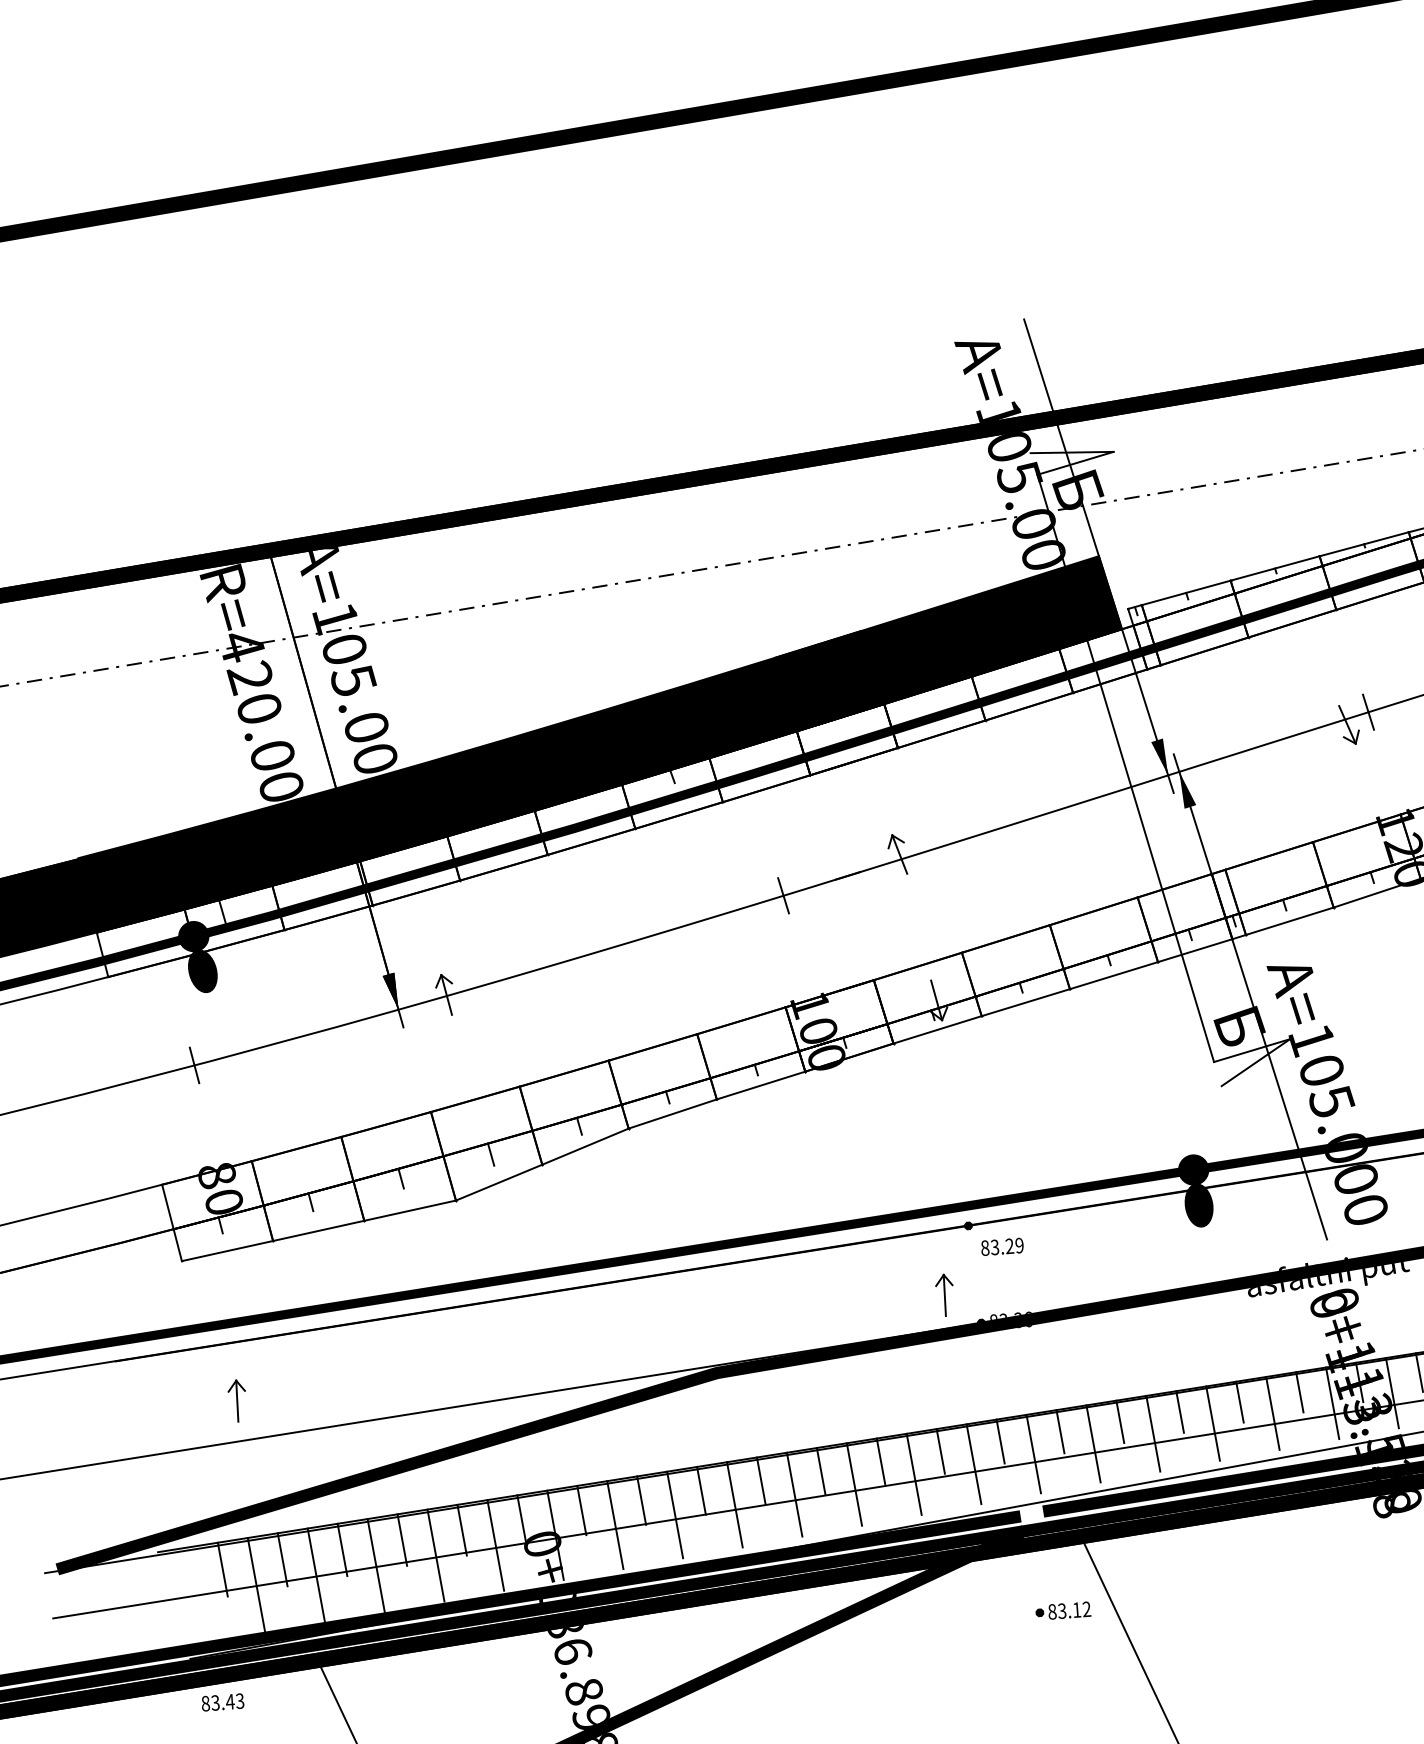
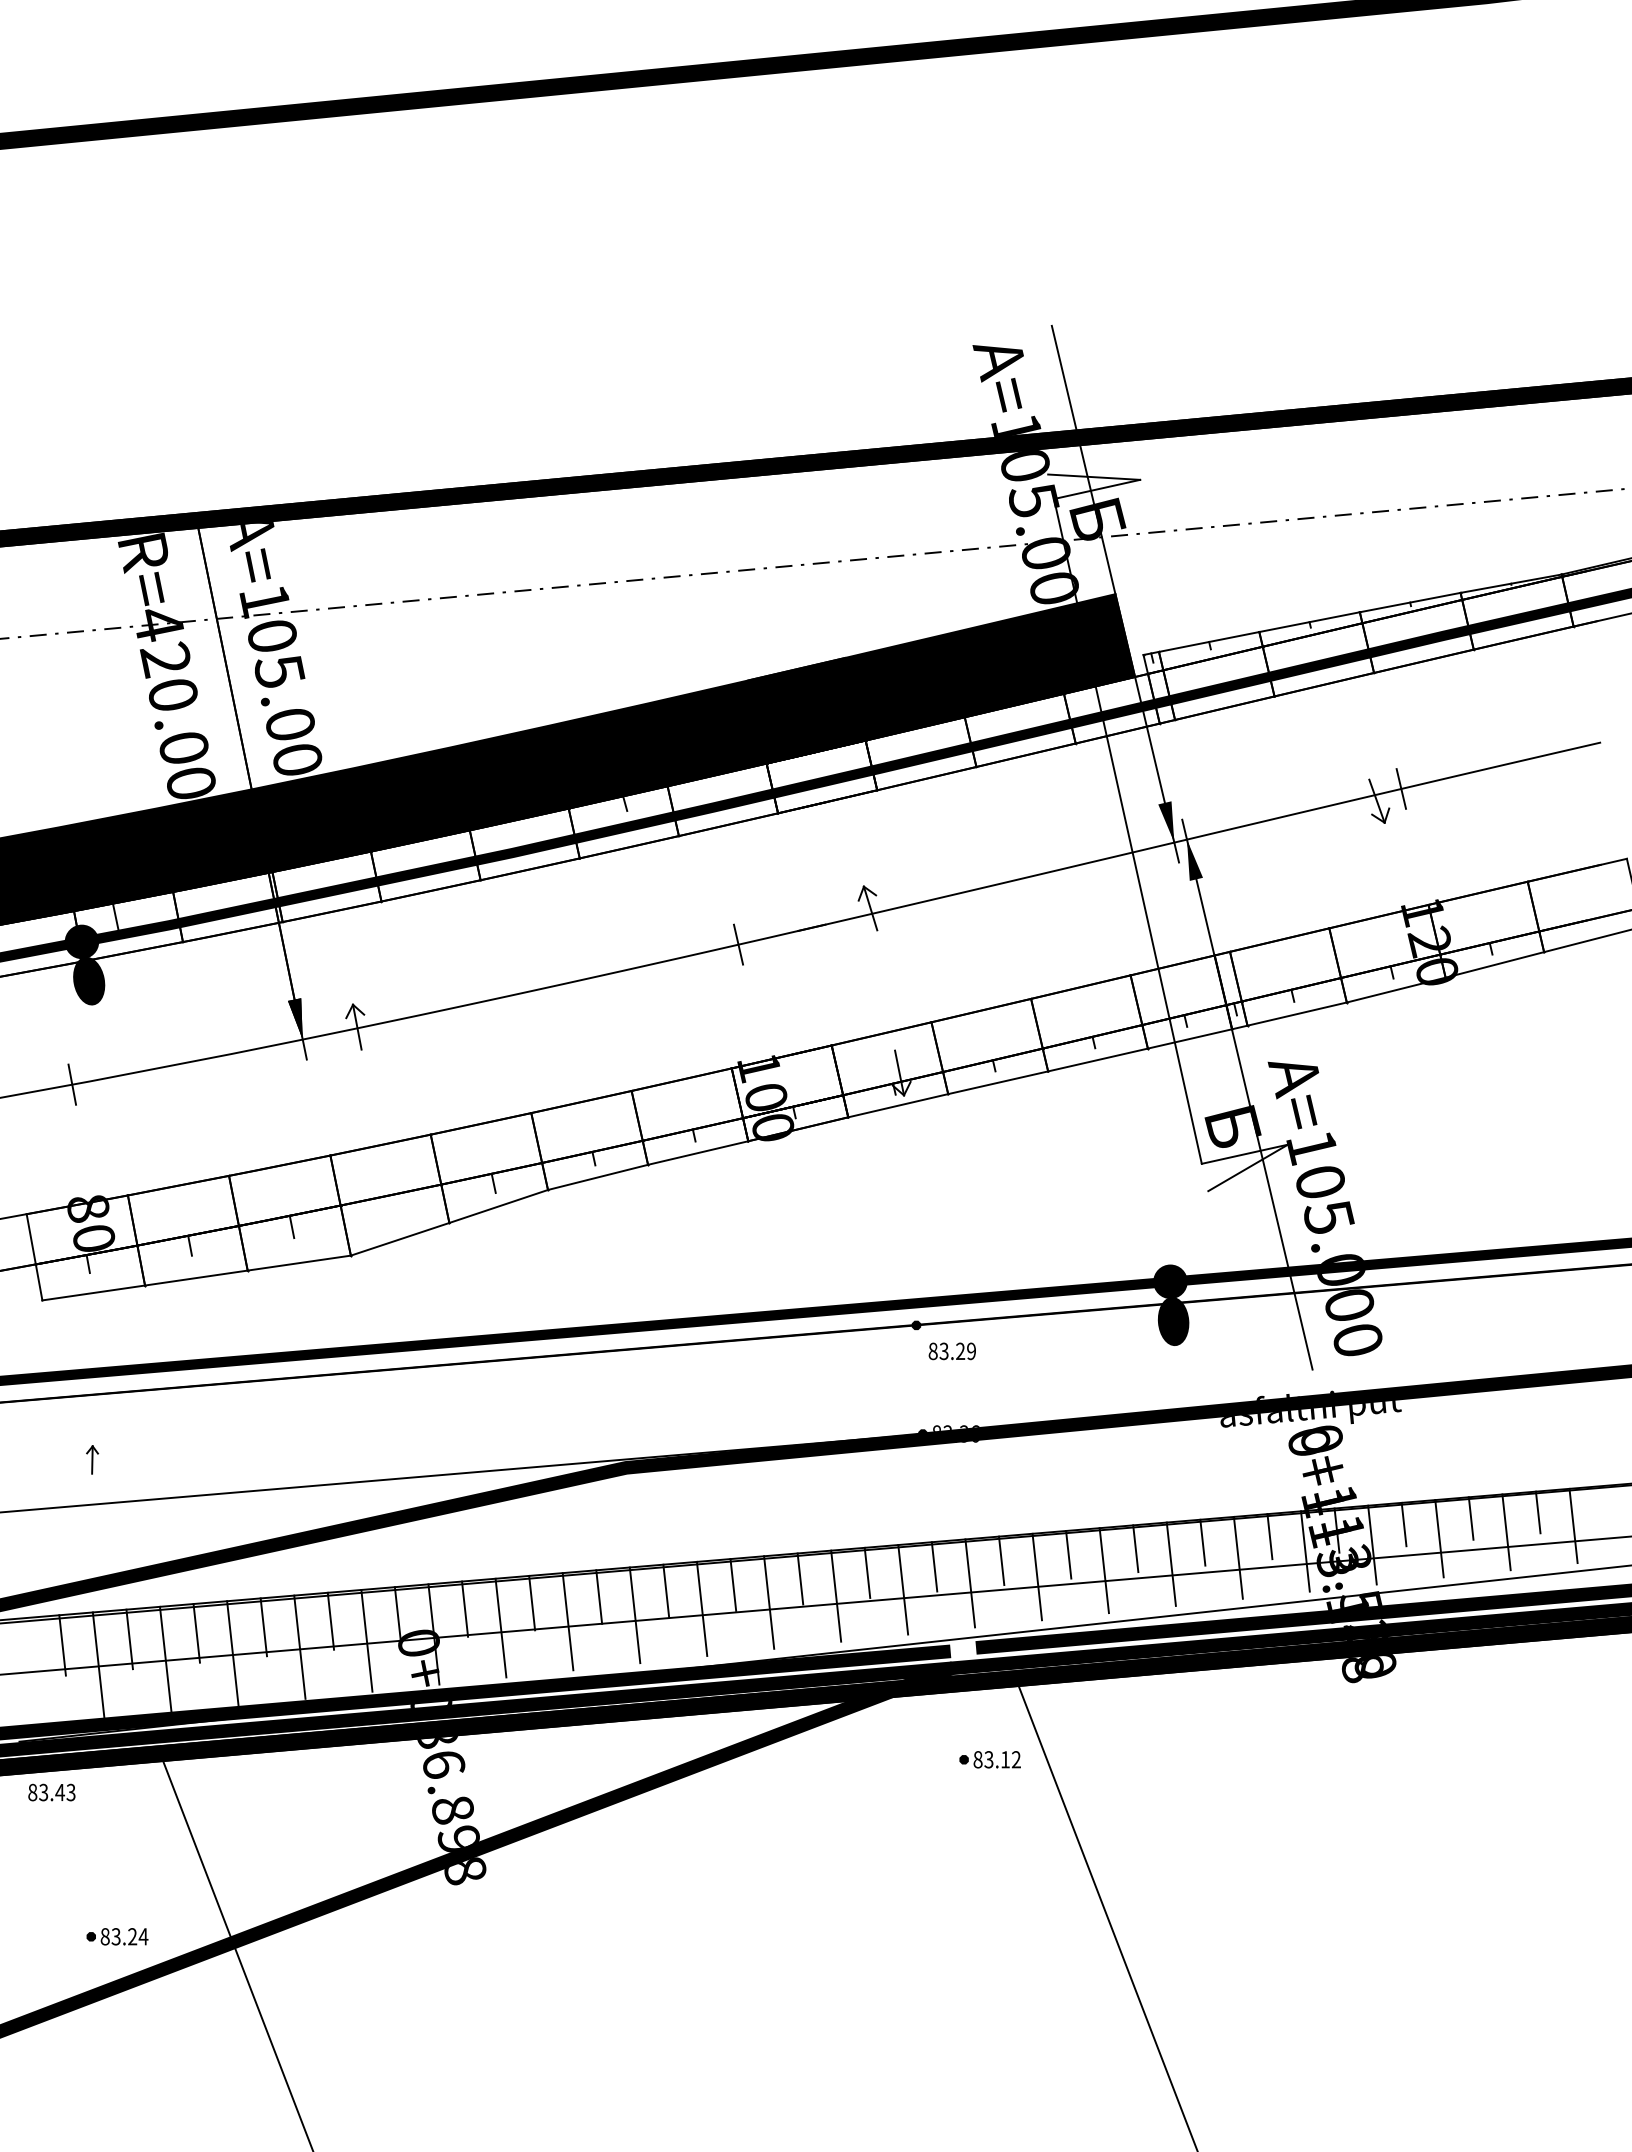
line: (491, 1154) -> (393, 1207), removed
part: (944, 1295) -> (884, 1400), removed
part: (237, 1400) -> (92, 1459), size x0.6

